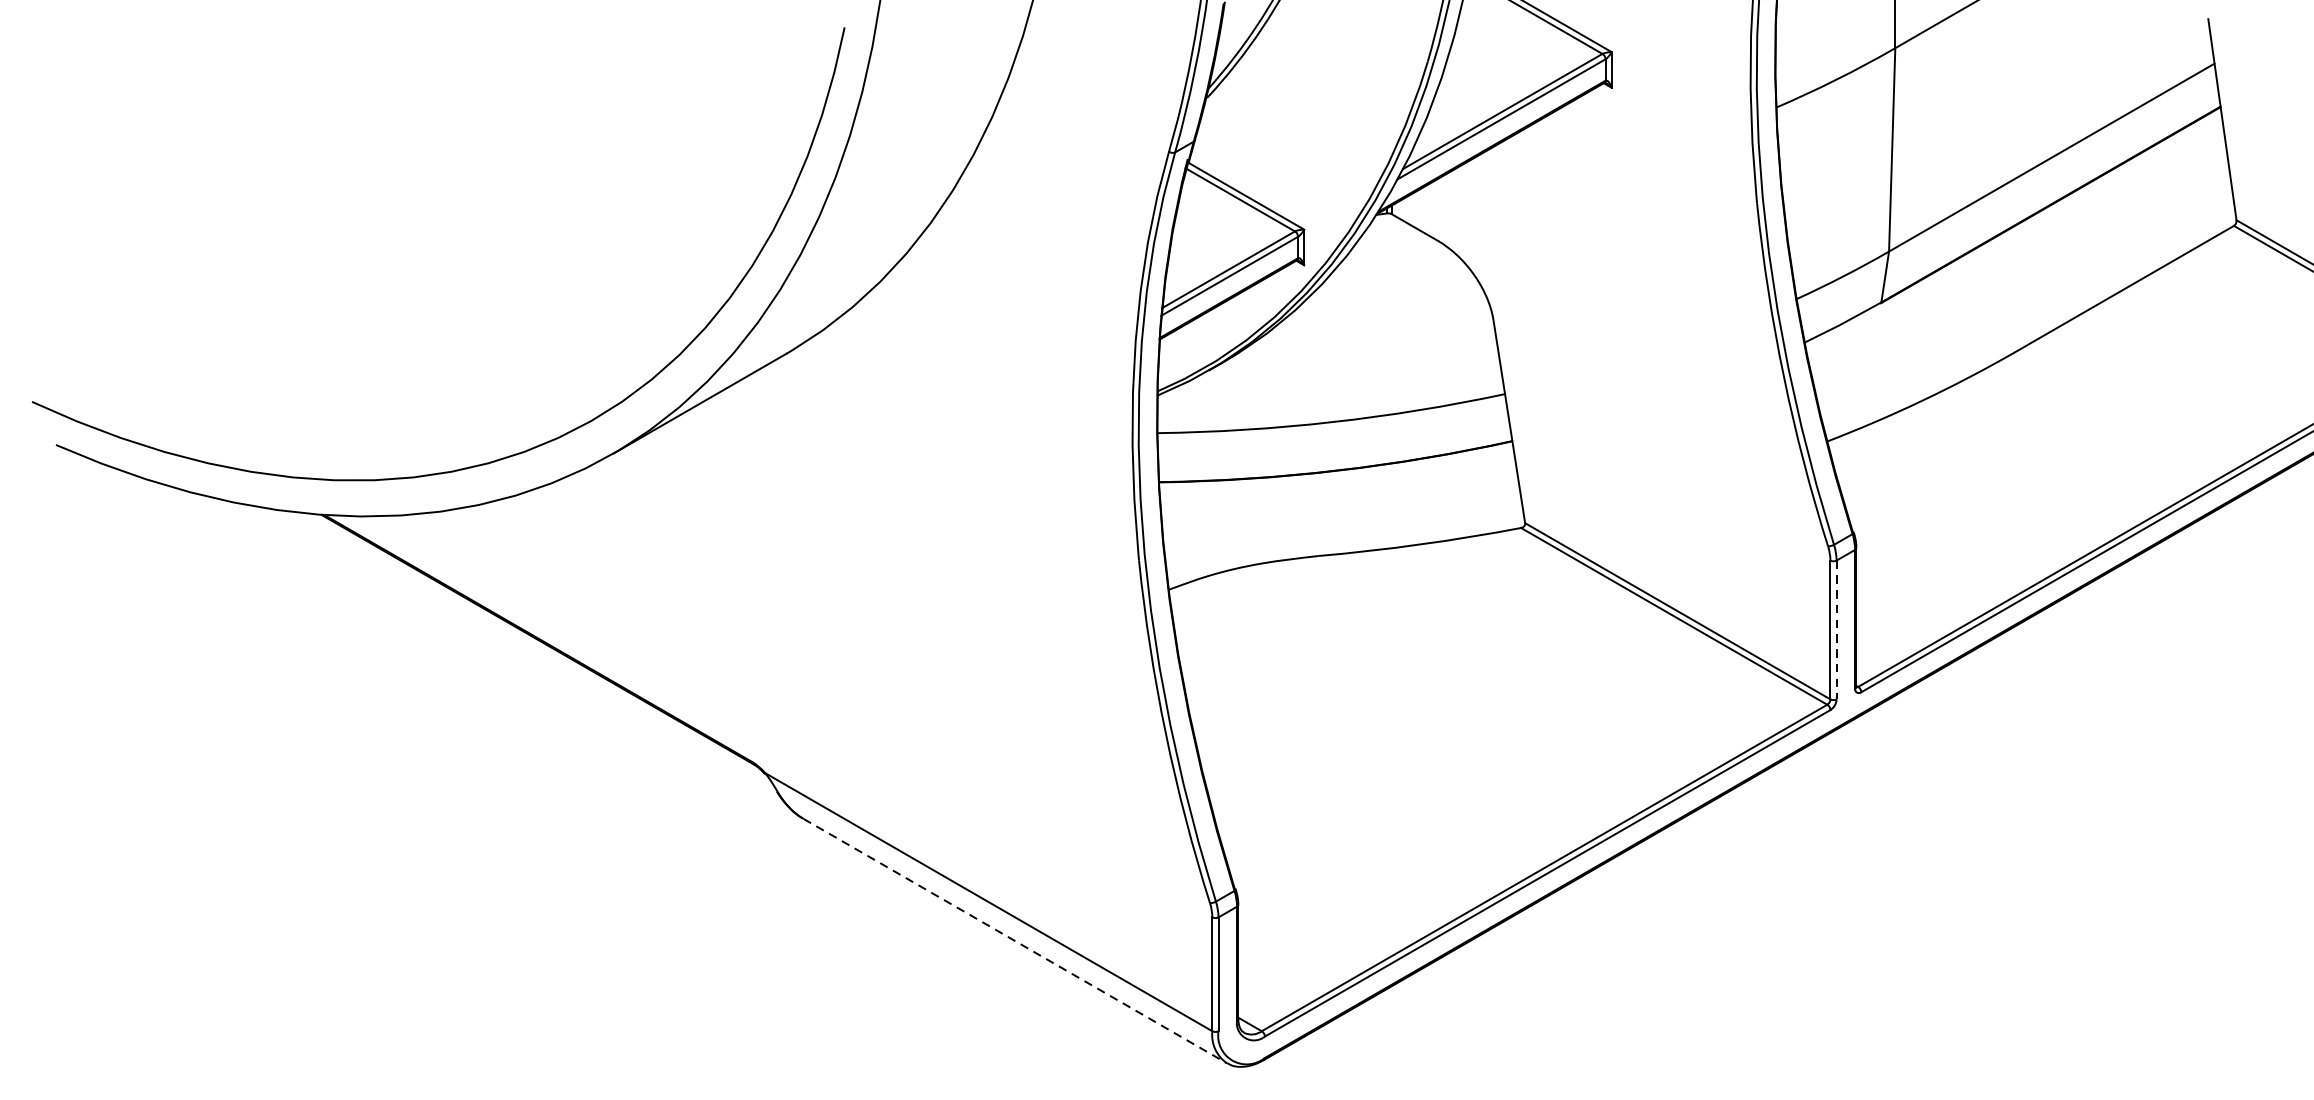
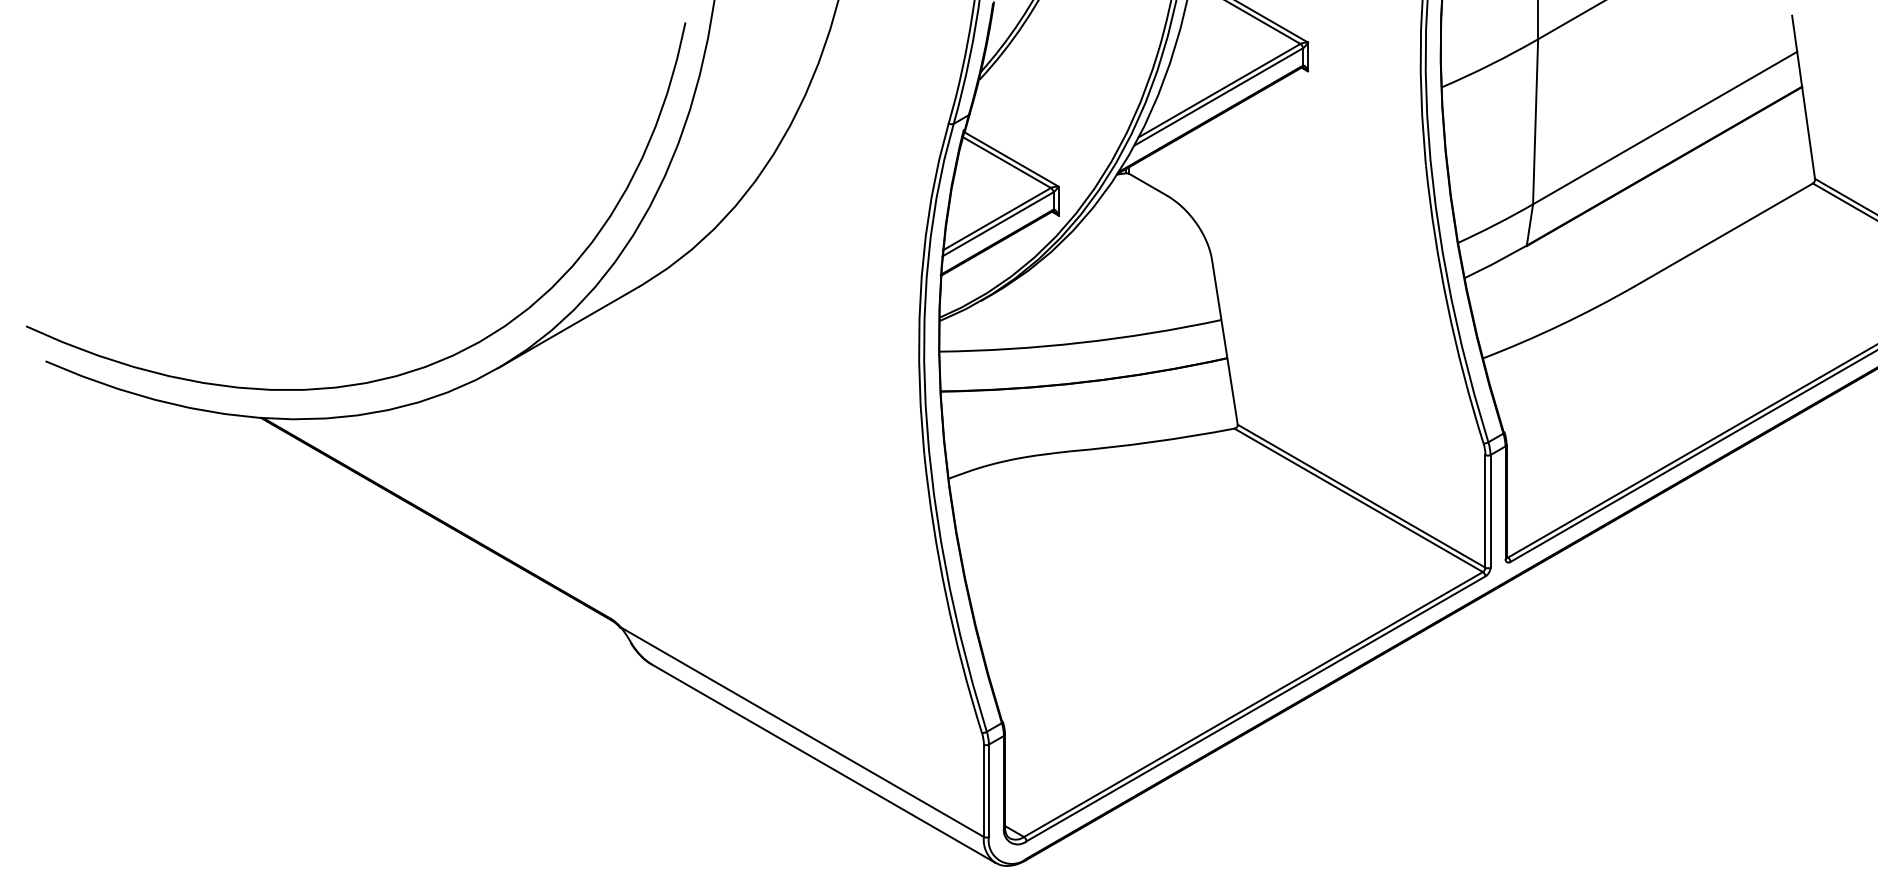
line: (1836, 630) -> (1490, 511), dashed -> solid
line: (1015, 941) -> (824, 764), dashed -> solid

